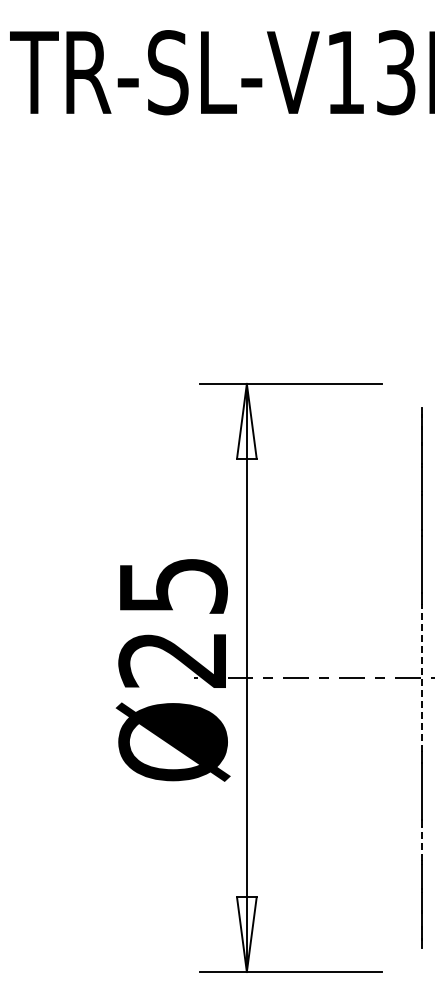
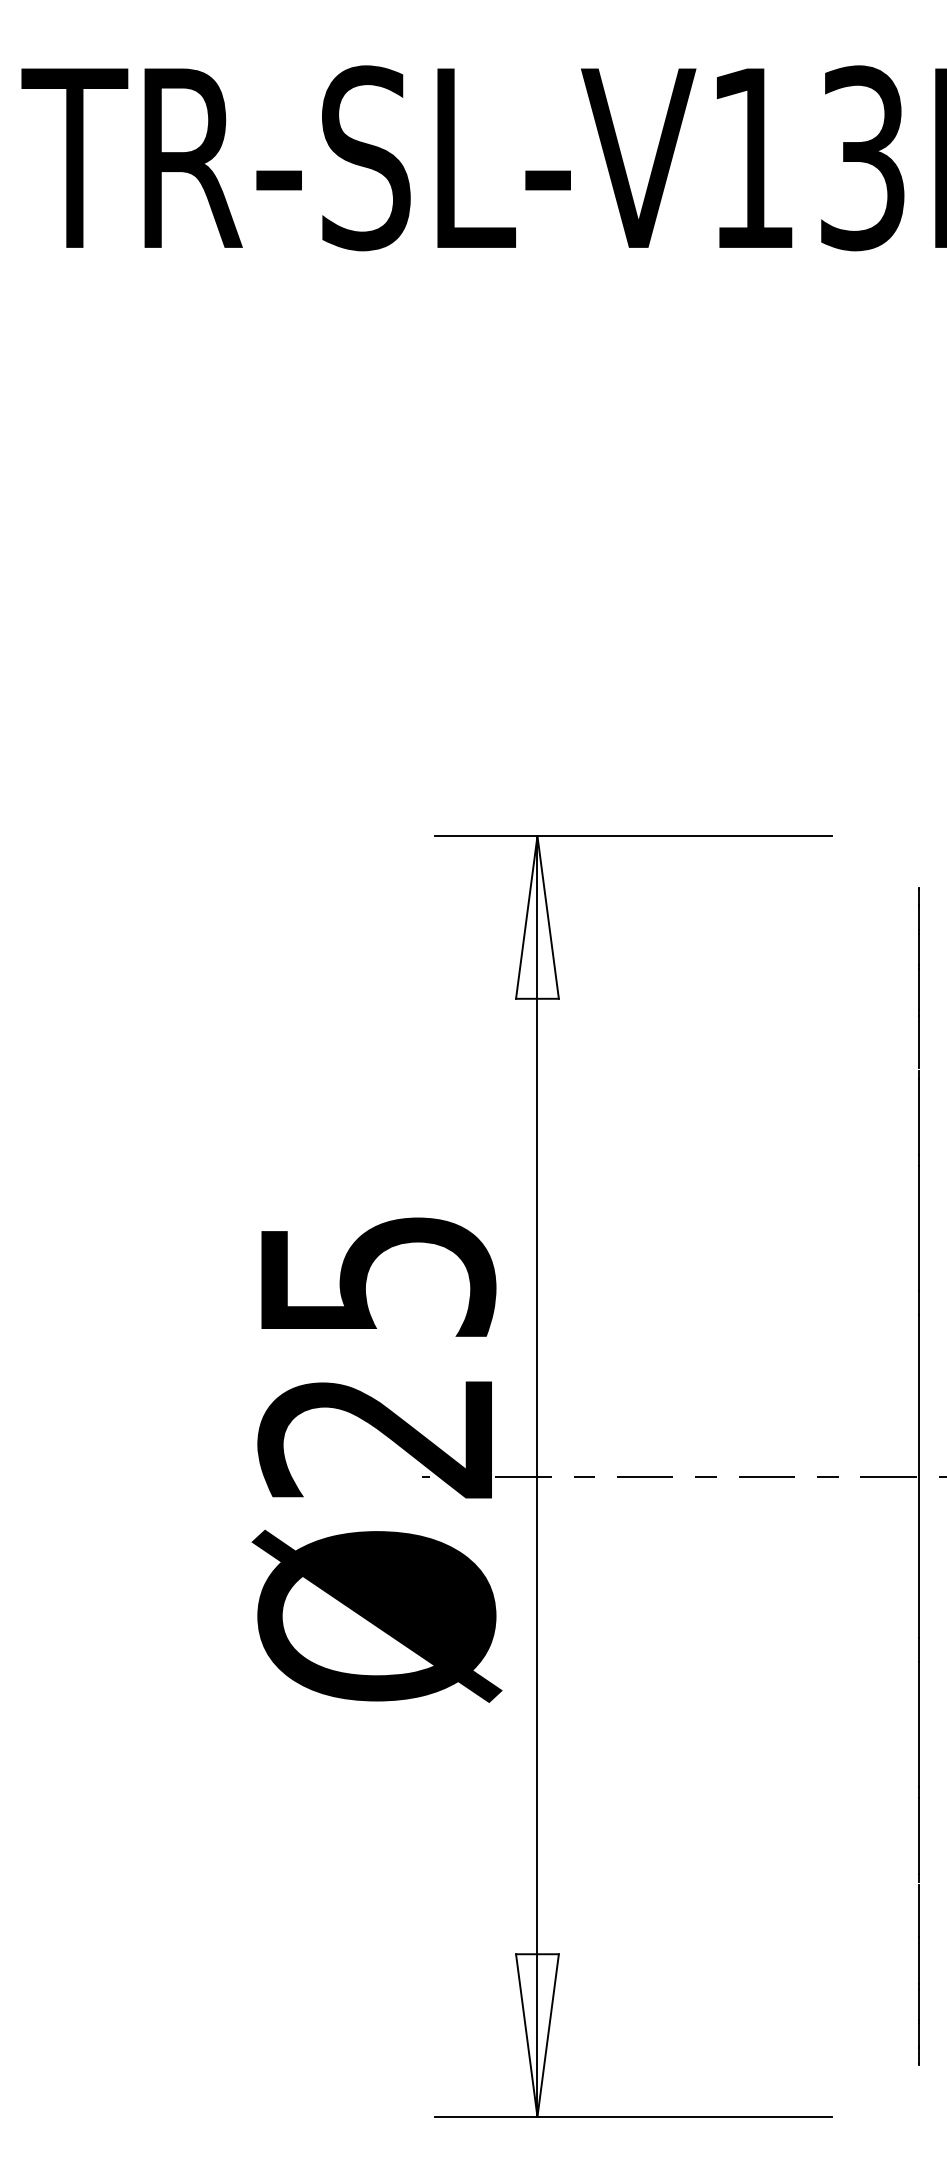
line: (422, 677) -> (919, 1475), dashed -> solid
line: (422, 842) -> (919, 1834), dashed -> solid

